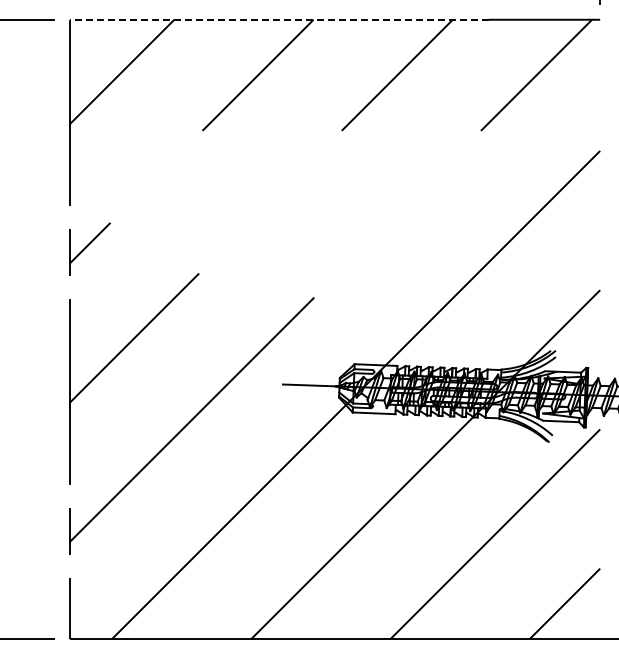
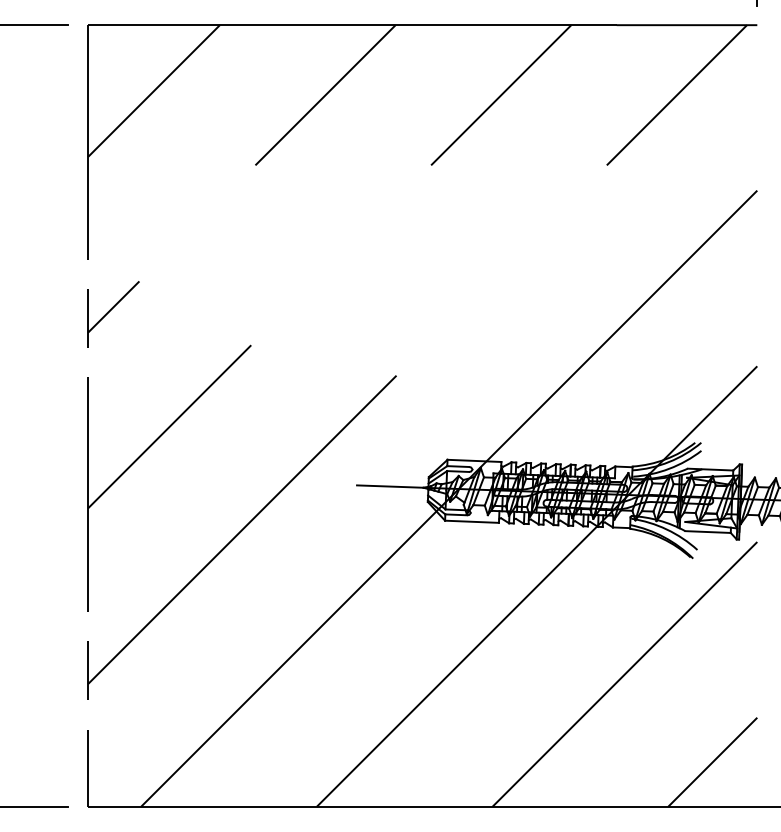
line: (278, 19) -> (351, 24), dashed -> solid

